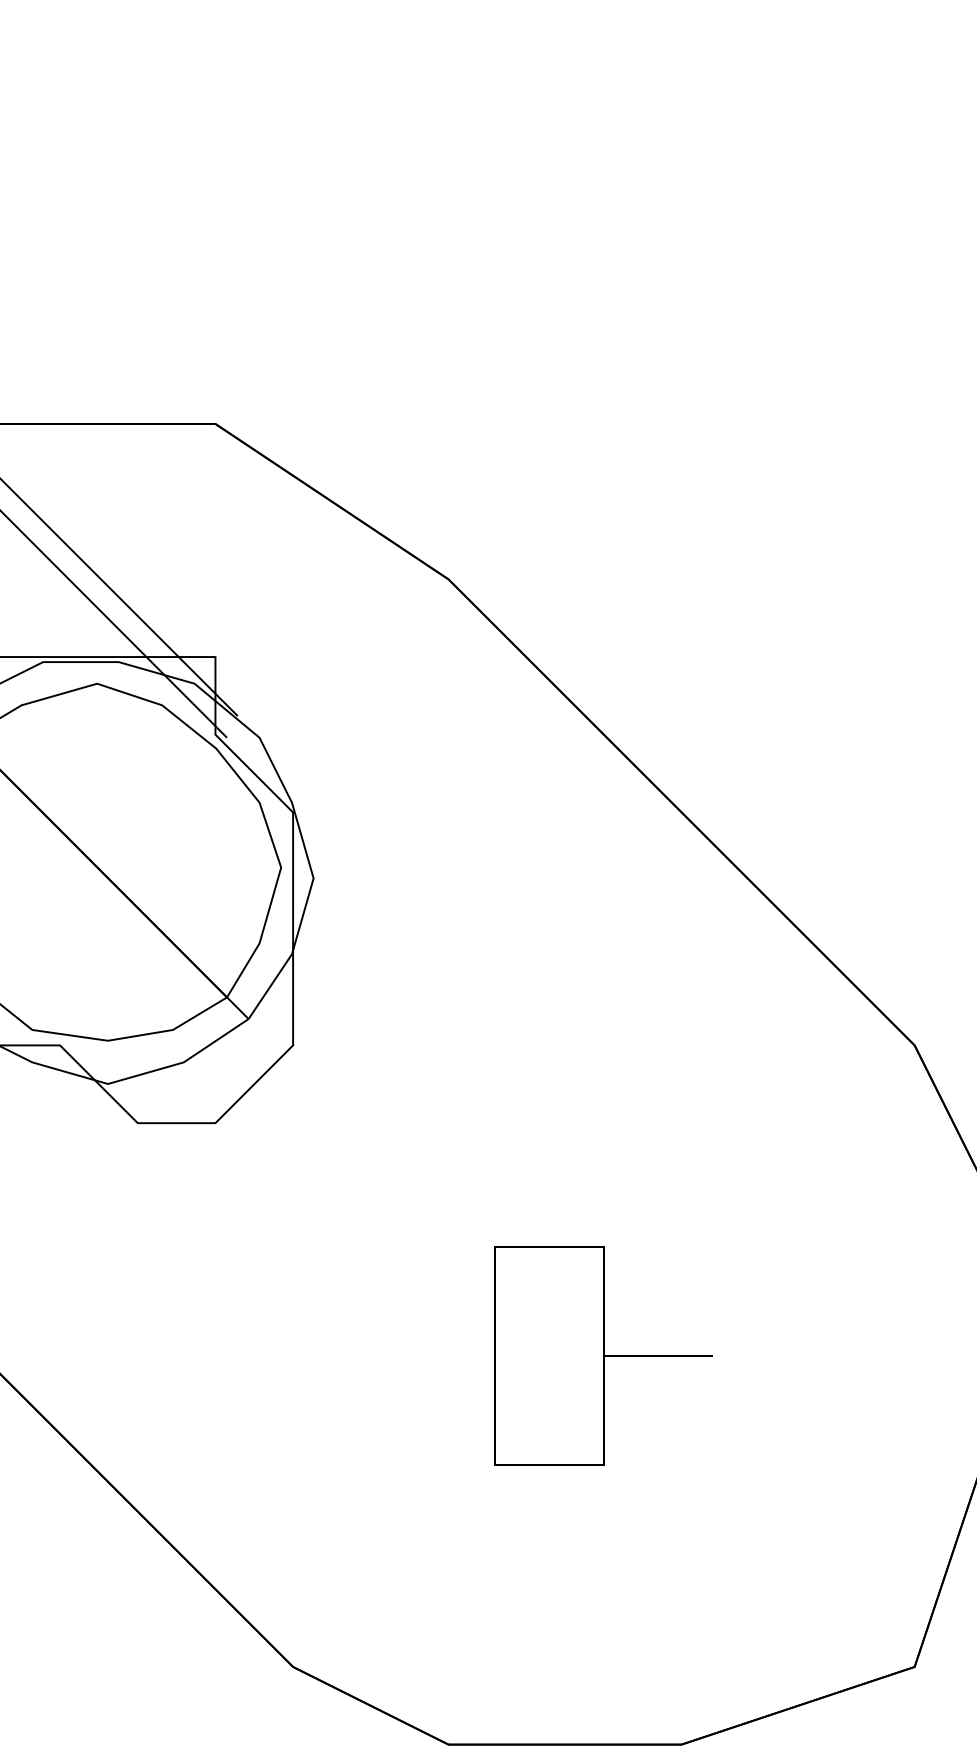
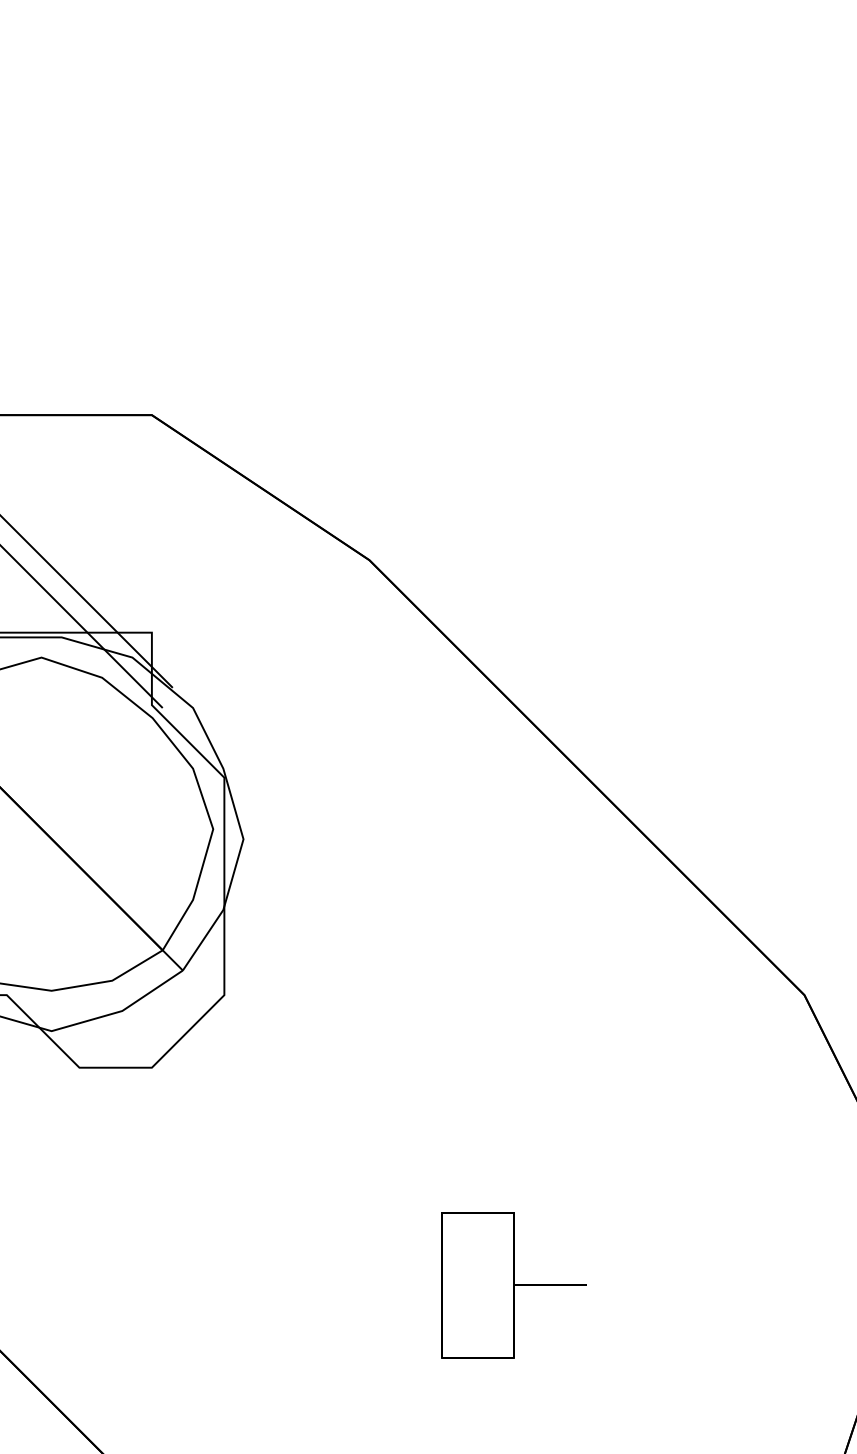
part: (603, 1355) -> (514, 1284), size x0.71

